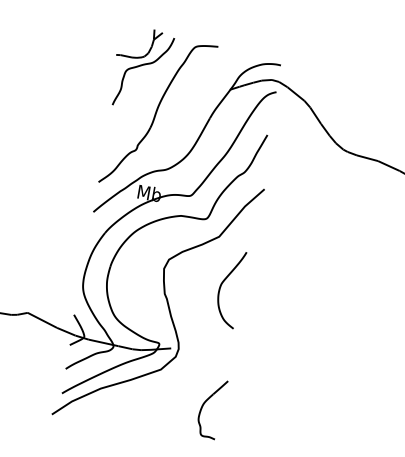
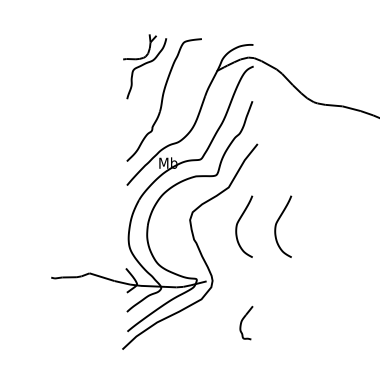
curve: (271, 292) -> (277, 223), added
part: (211, 408) -> (246, 322), size x0.7

